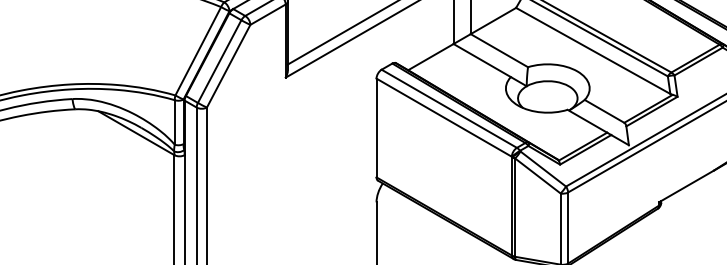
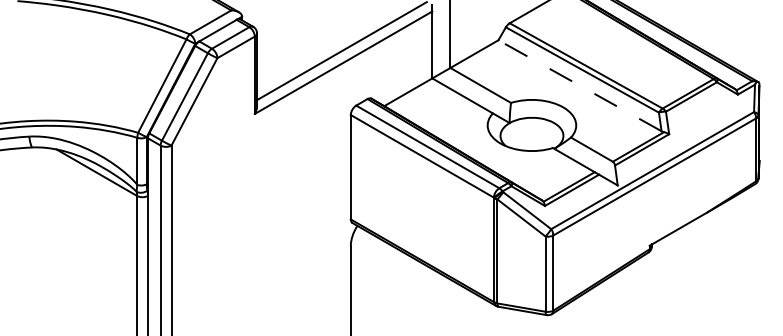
line: (592, 50) -> (579, 85), solid -> dashed

